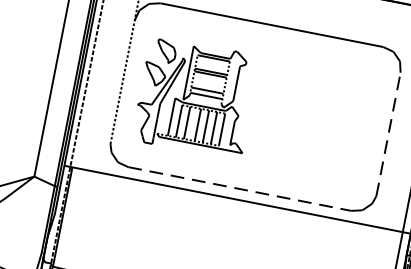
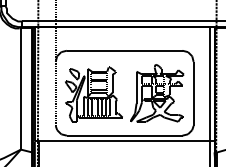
part: (318, 120) -> (157, 93), added
line: (388, 133) -> (193, 93), dashed -> solid
line: (239, 188) -> (124, 135), dashed -> solid

